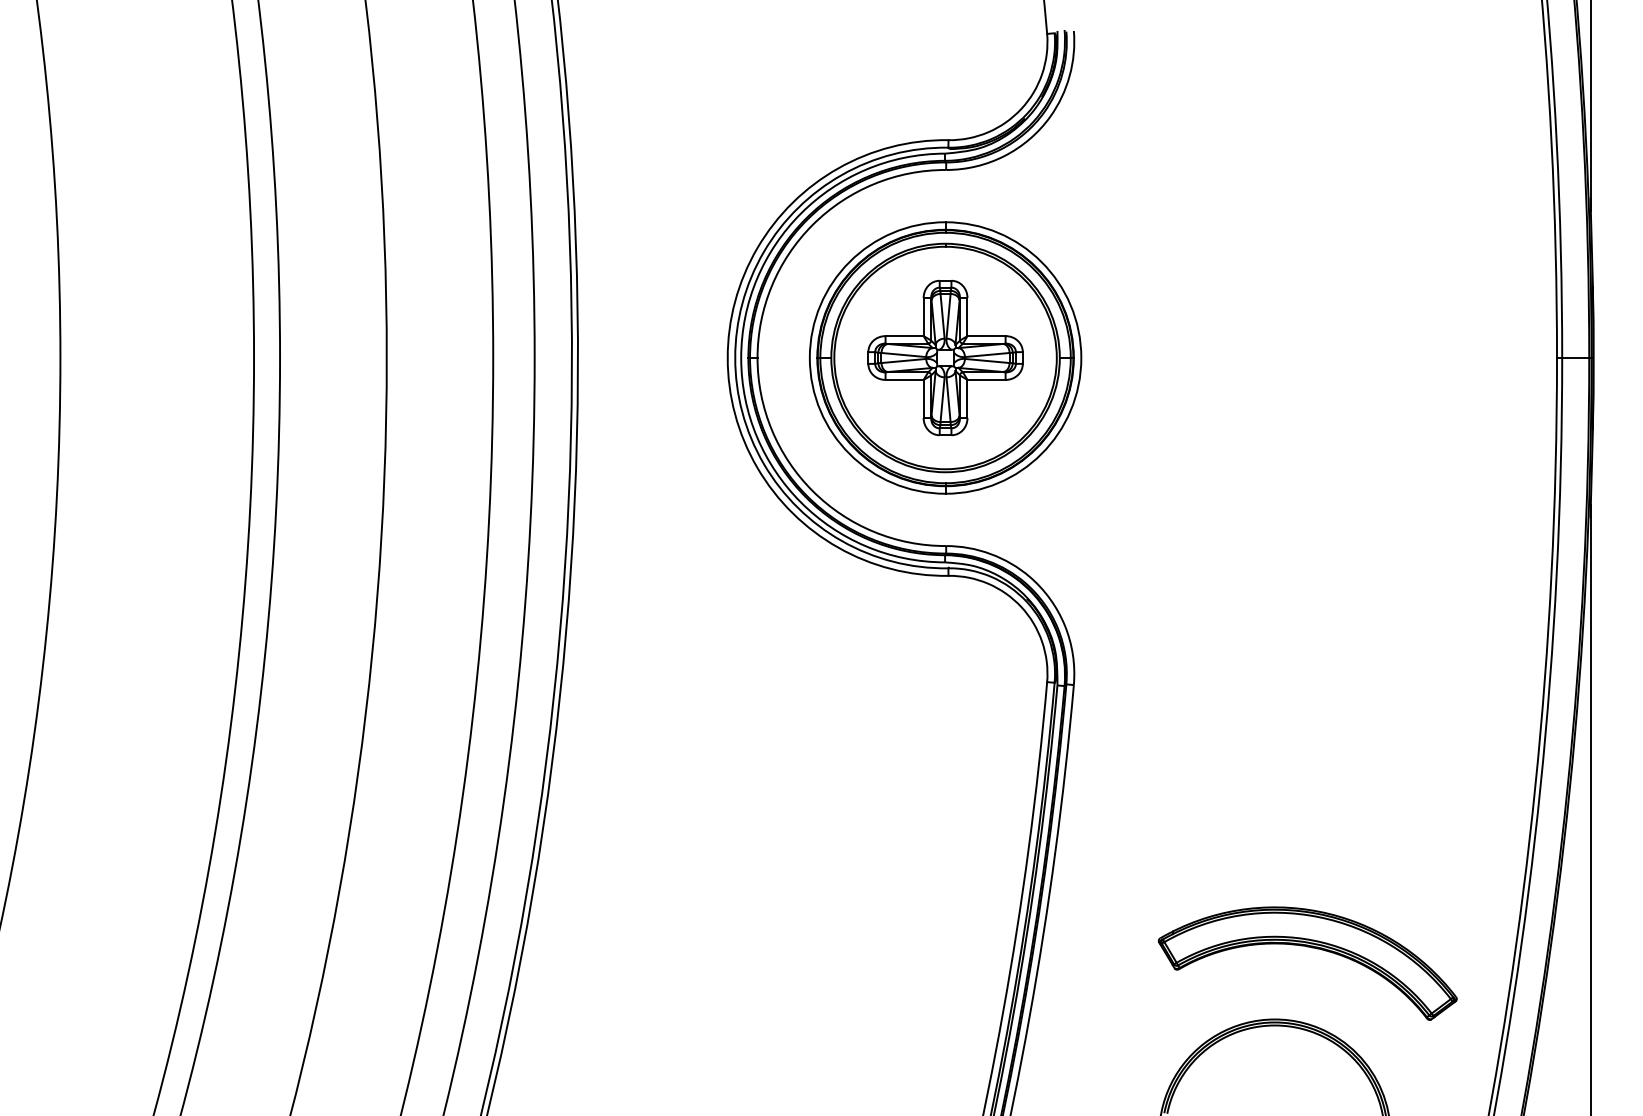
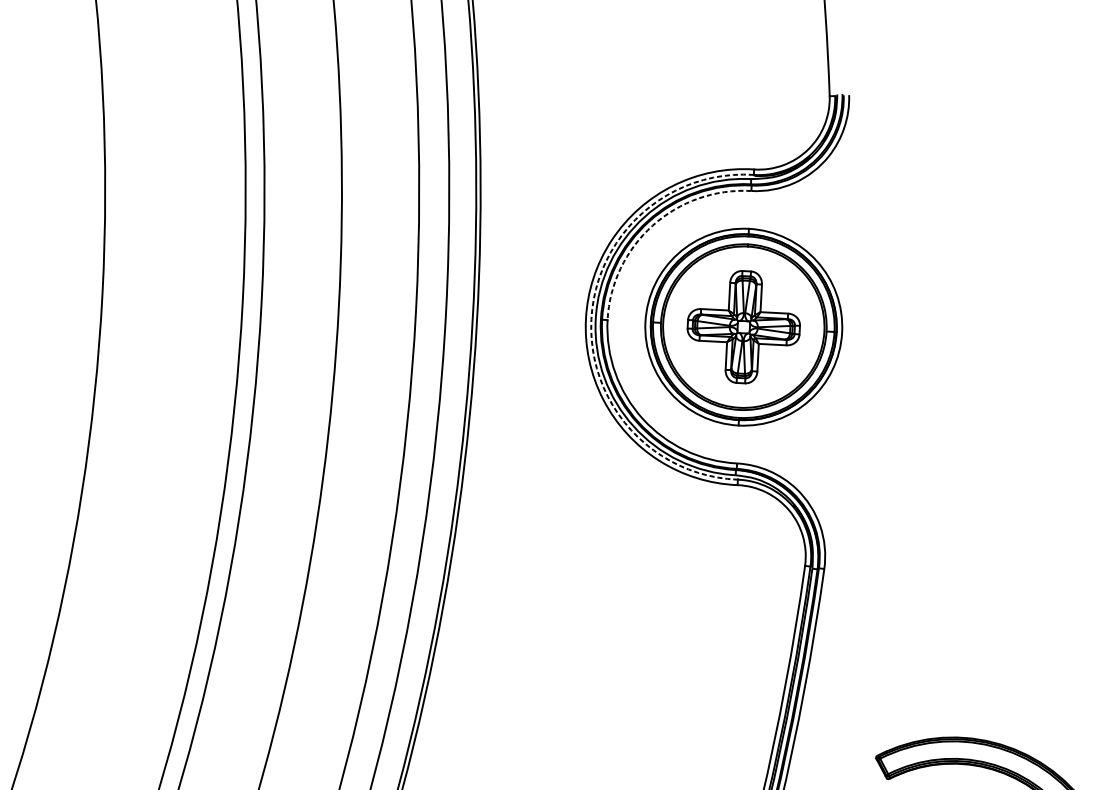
arc: (812, 224) -> (652, 225), solid -> dashed
arc: (735, 358) -> (591, 319), solid -> dashed

